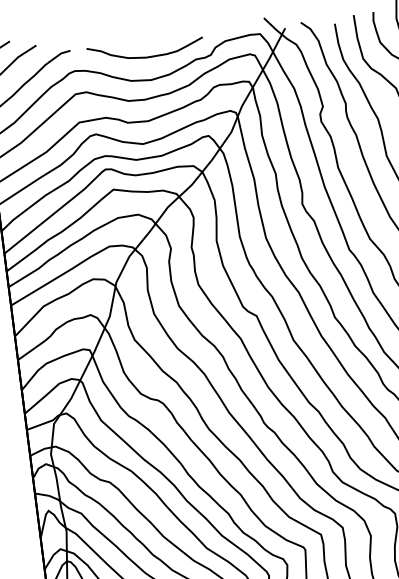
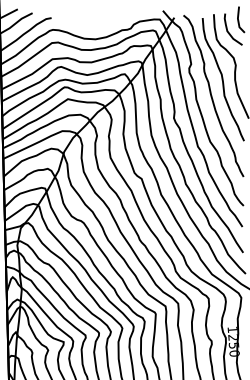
curve: (145, 56) -> (93, 25), removed

